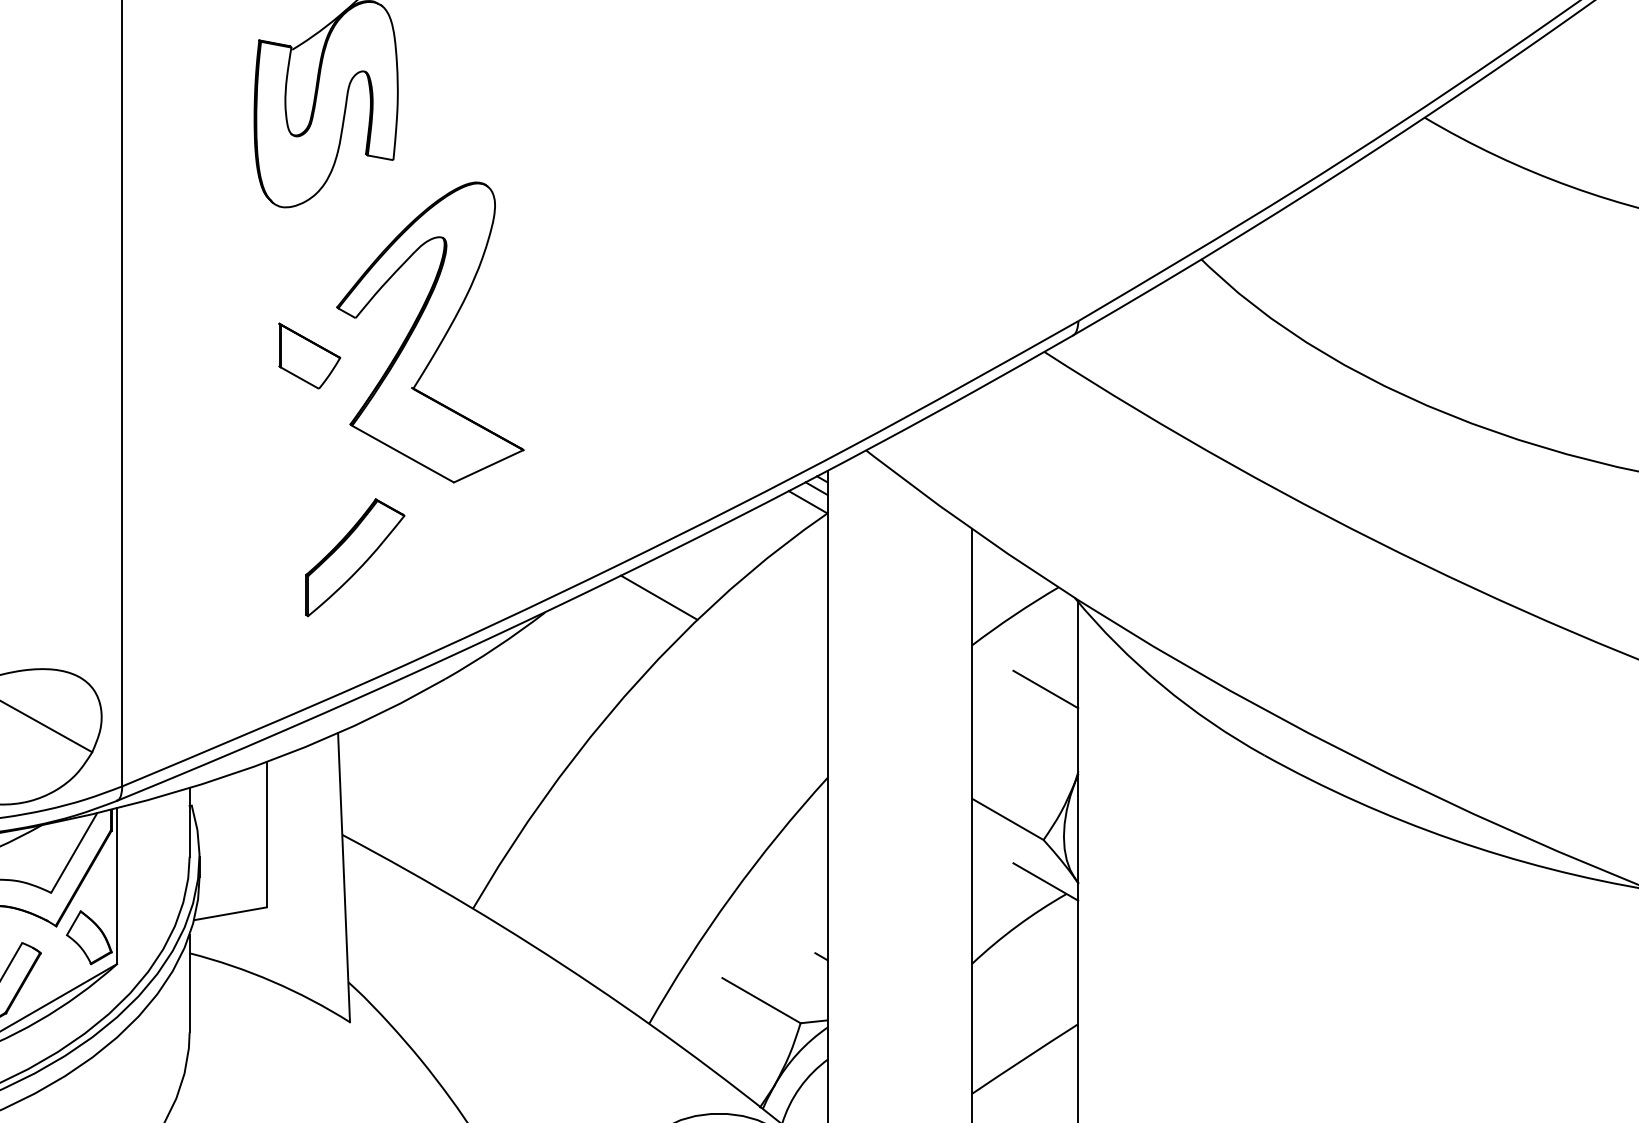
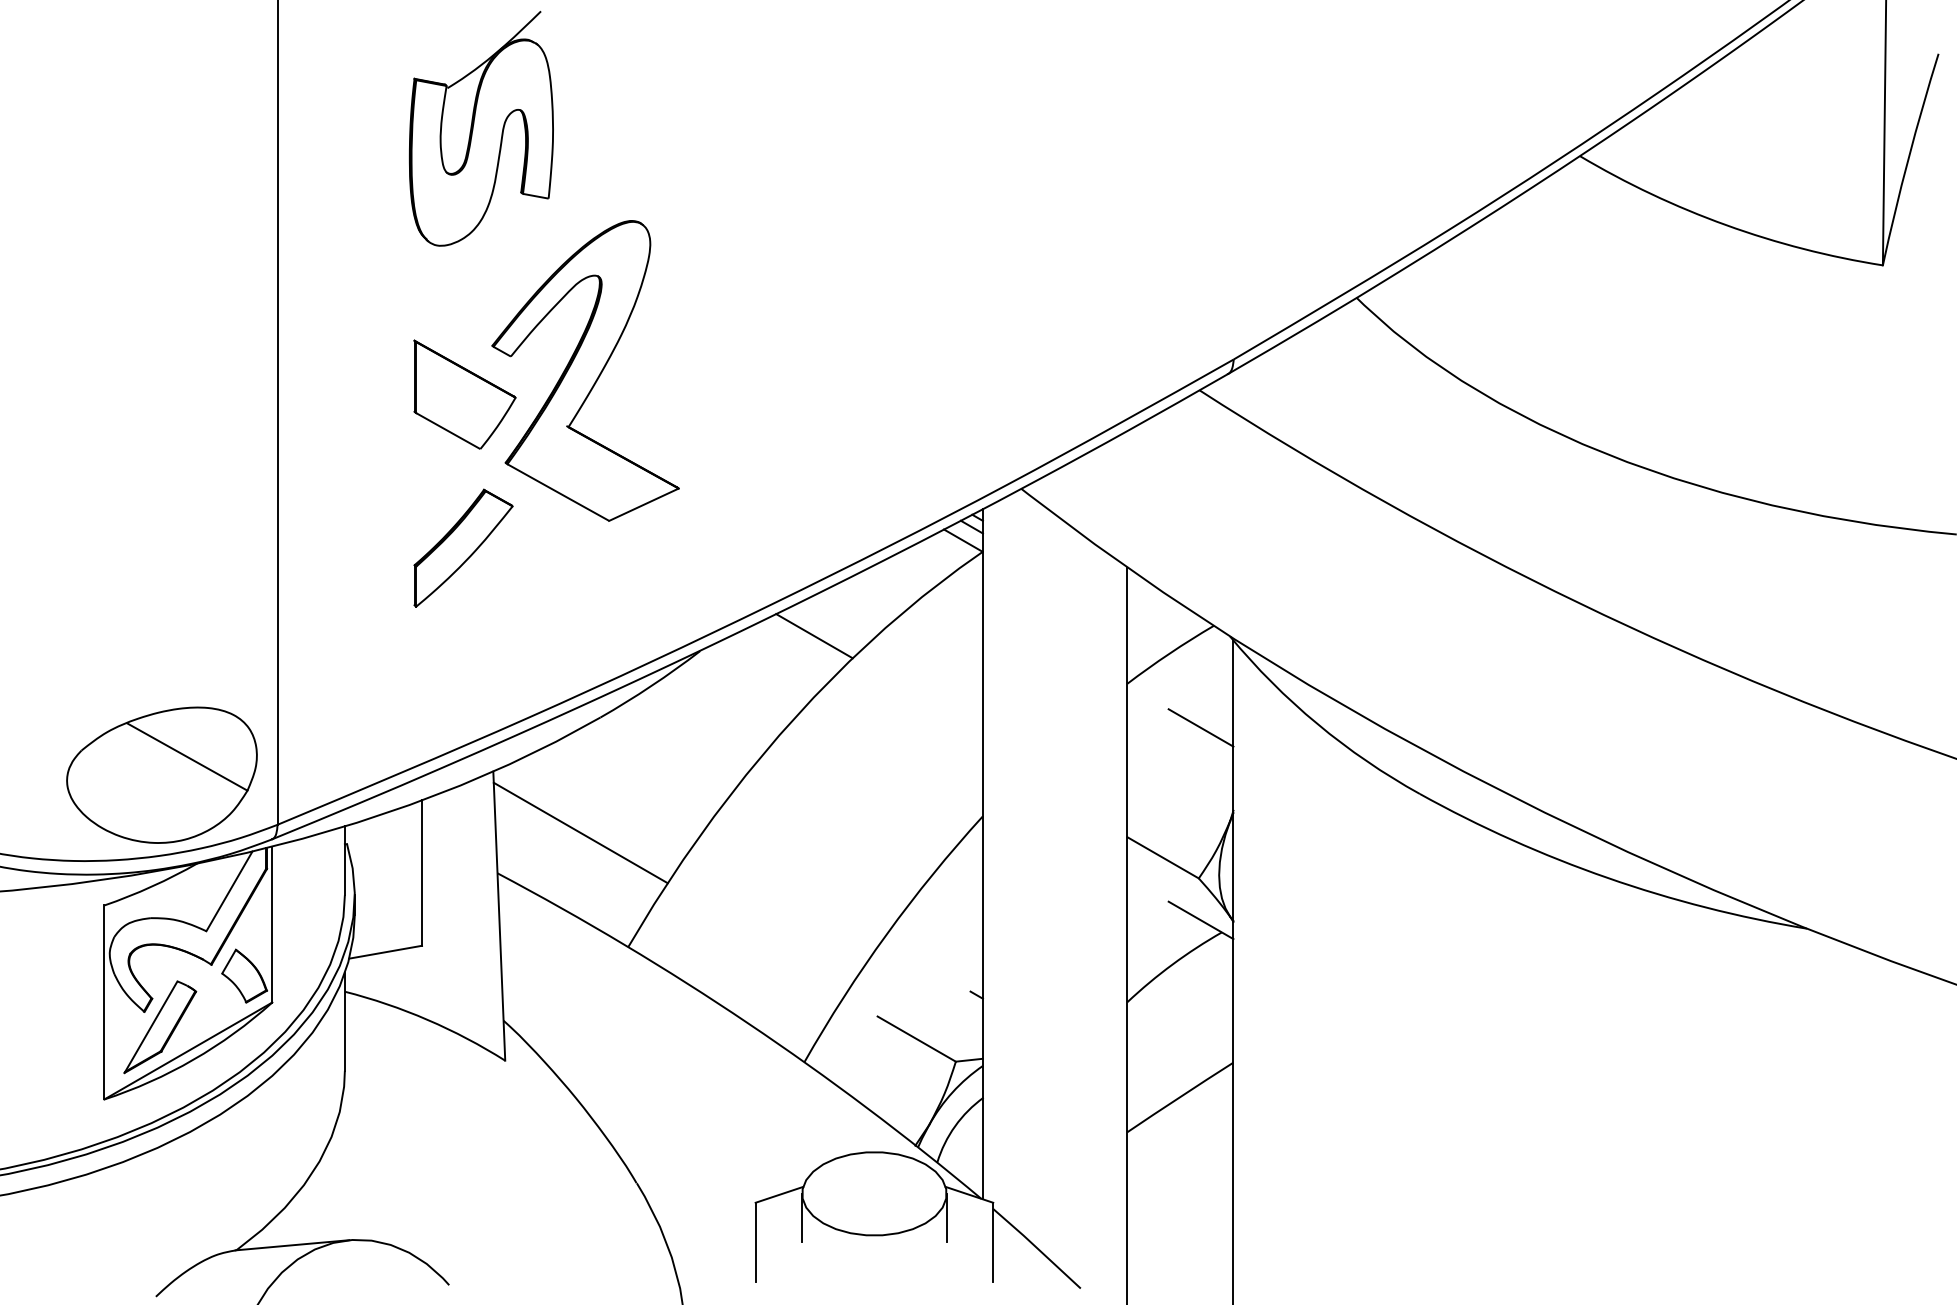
part: (309, 356) -> (464, 394), size x1.67
part: (355, 557) -> (463, 547), moved
line: (425, 794) -> (580, 832), added

